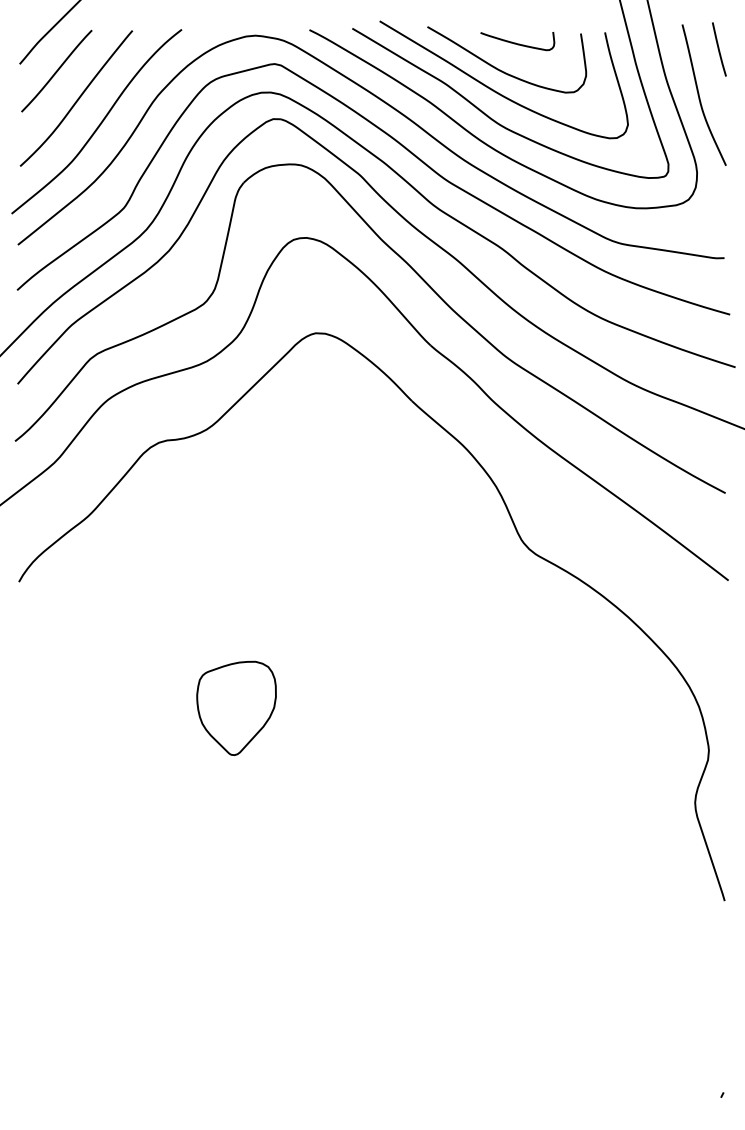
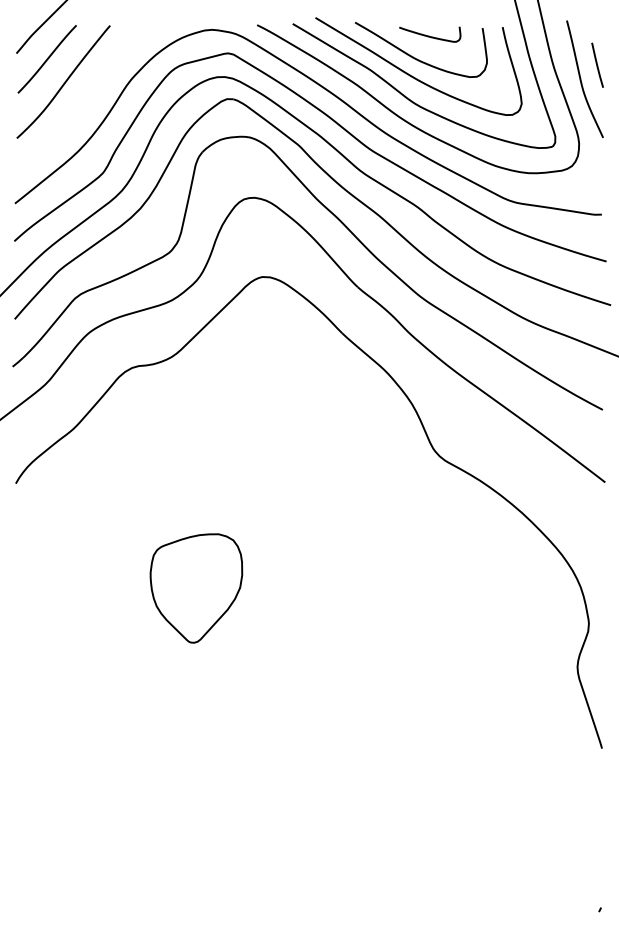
line: (719, 48) -> (597, 64), moved
curve: (99, 124) -> (82, 103), removed
part: (236, 708) -> (196, 588), size x1.4

